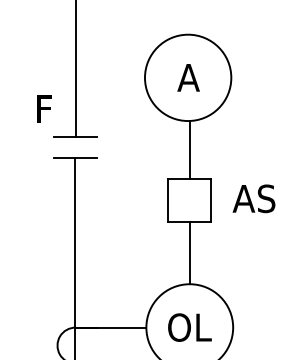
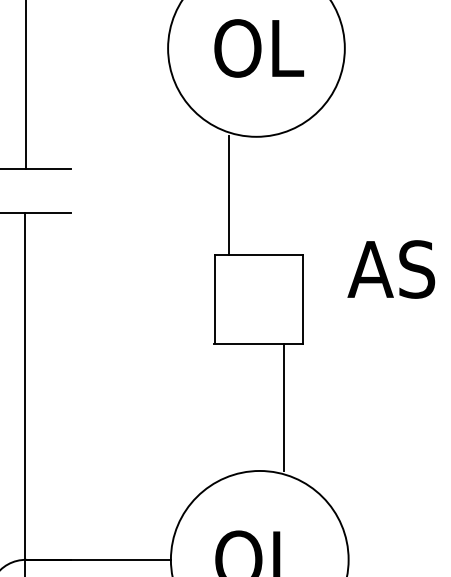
text: (189, 77) -> (259, 47), A -> OL
line: (189, 149) -> (228, 195), moved
text: (253, 198) -> (390, 268), moved
line: (189, 253) -> (283, 408), moved

